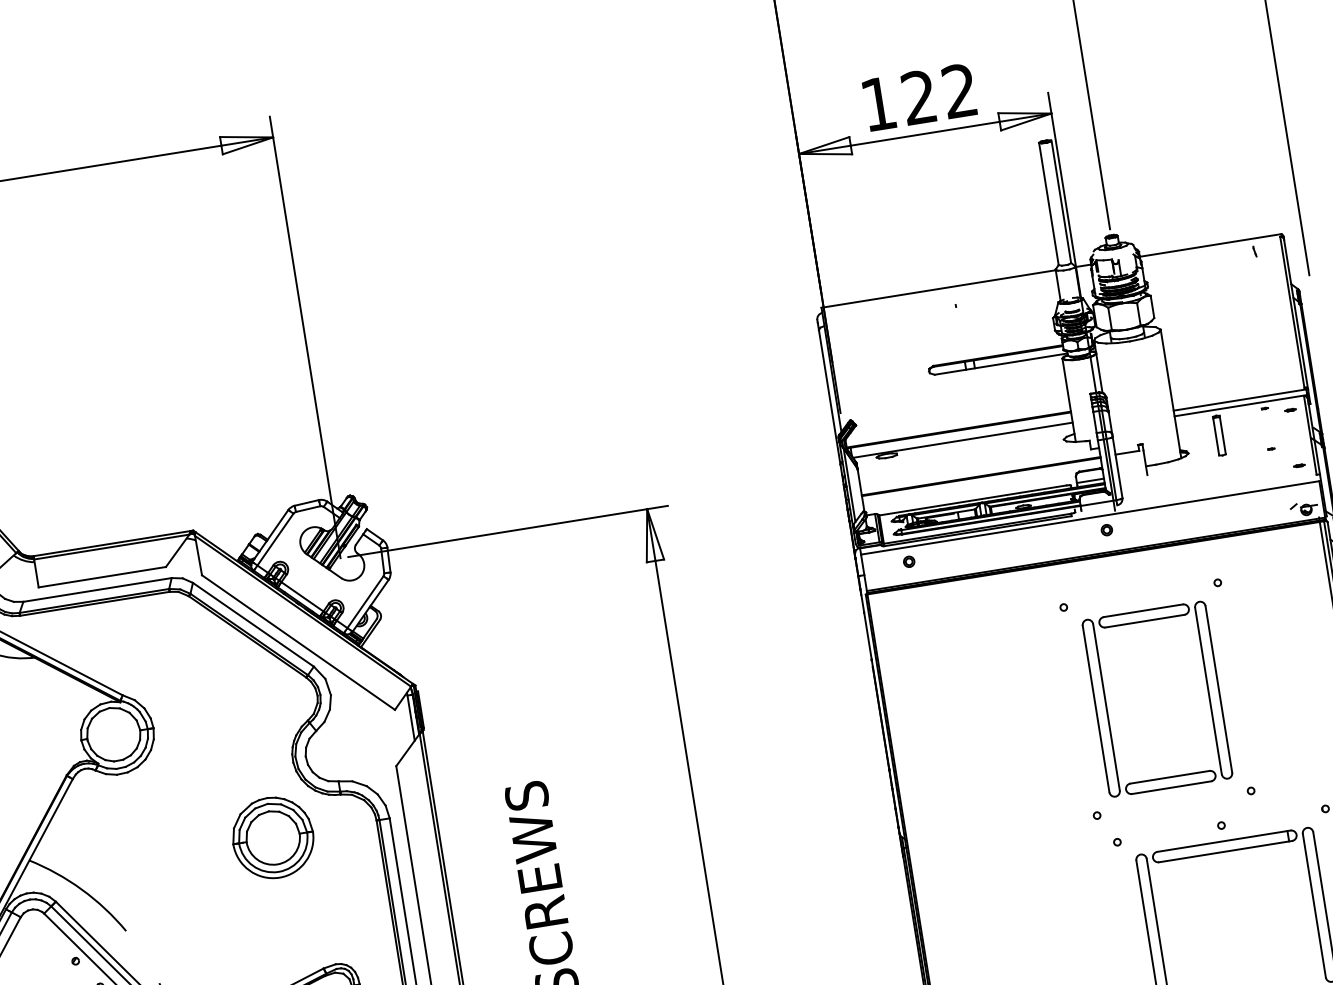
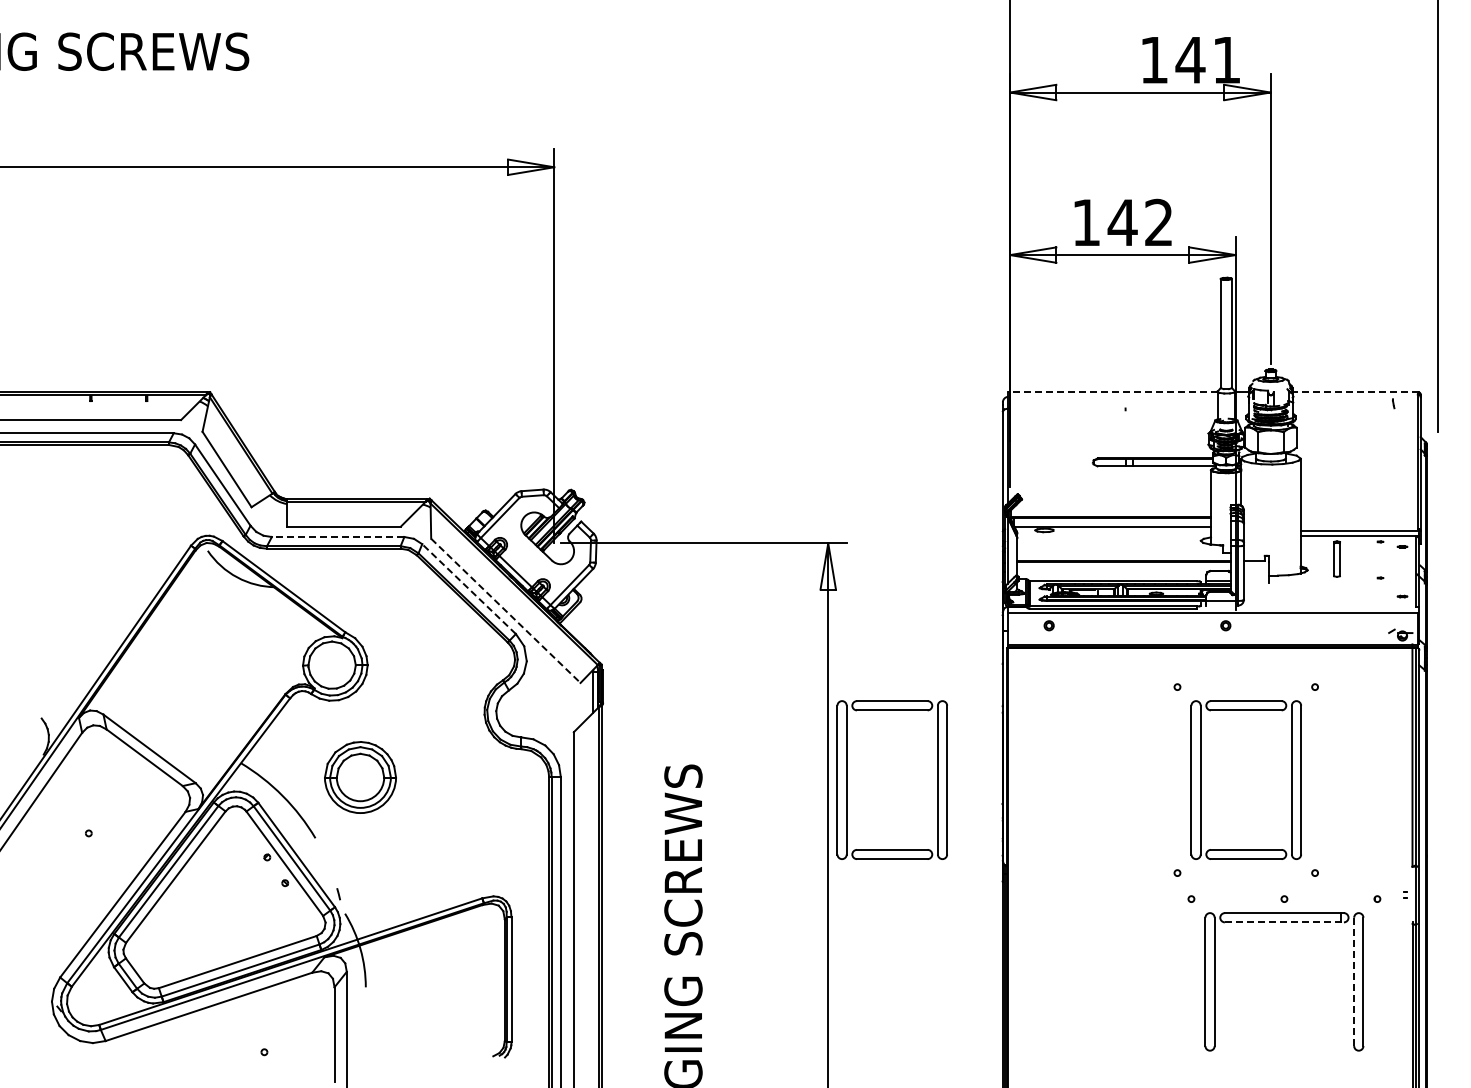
text: (918, 96) -> (1122, 221), 122 -> 142
line: (1210, 245) -> (1355, 392), solid -> dashed
line: (938, 289) -> (1112, 392), solid -> dashed
line: (96, 590) -> (337, 537), solid -> dashed
line: (253, 625) -> (469, 589), solid -> dashed
line: (298, 642) -> (505, 610), solid -> dashed
part: (711, 770) -> (847, 779), added
part: (273, 837) -> (360, 777), moved
line: (1225, 851) -> (1284, 922), solid -> dashed
line: (1314, 906) -> (1354, 982), solid -> dashed

